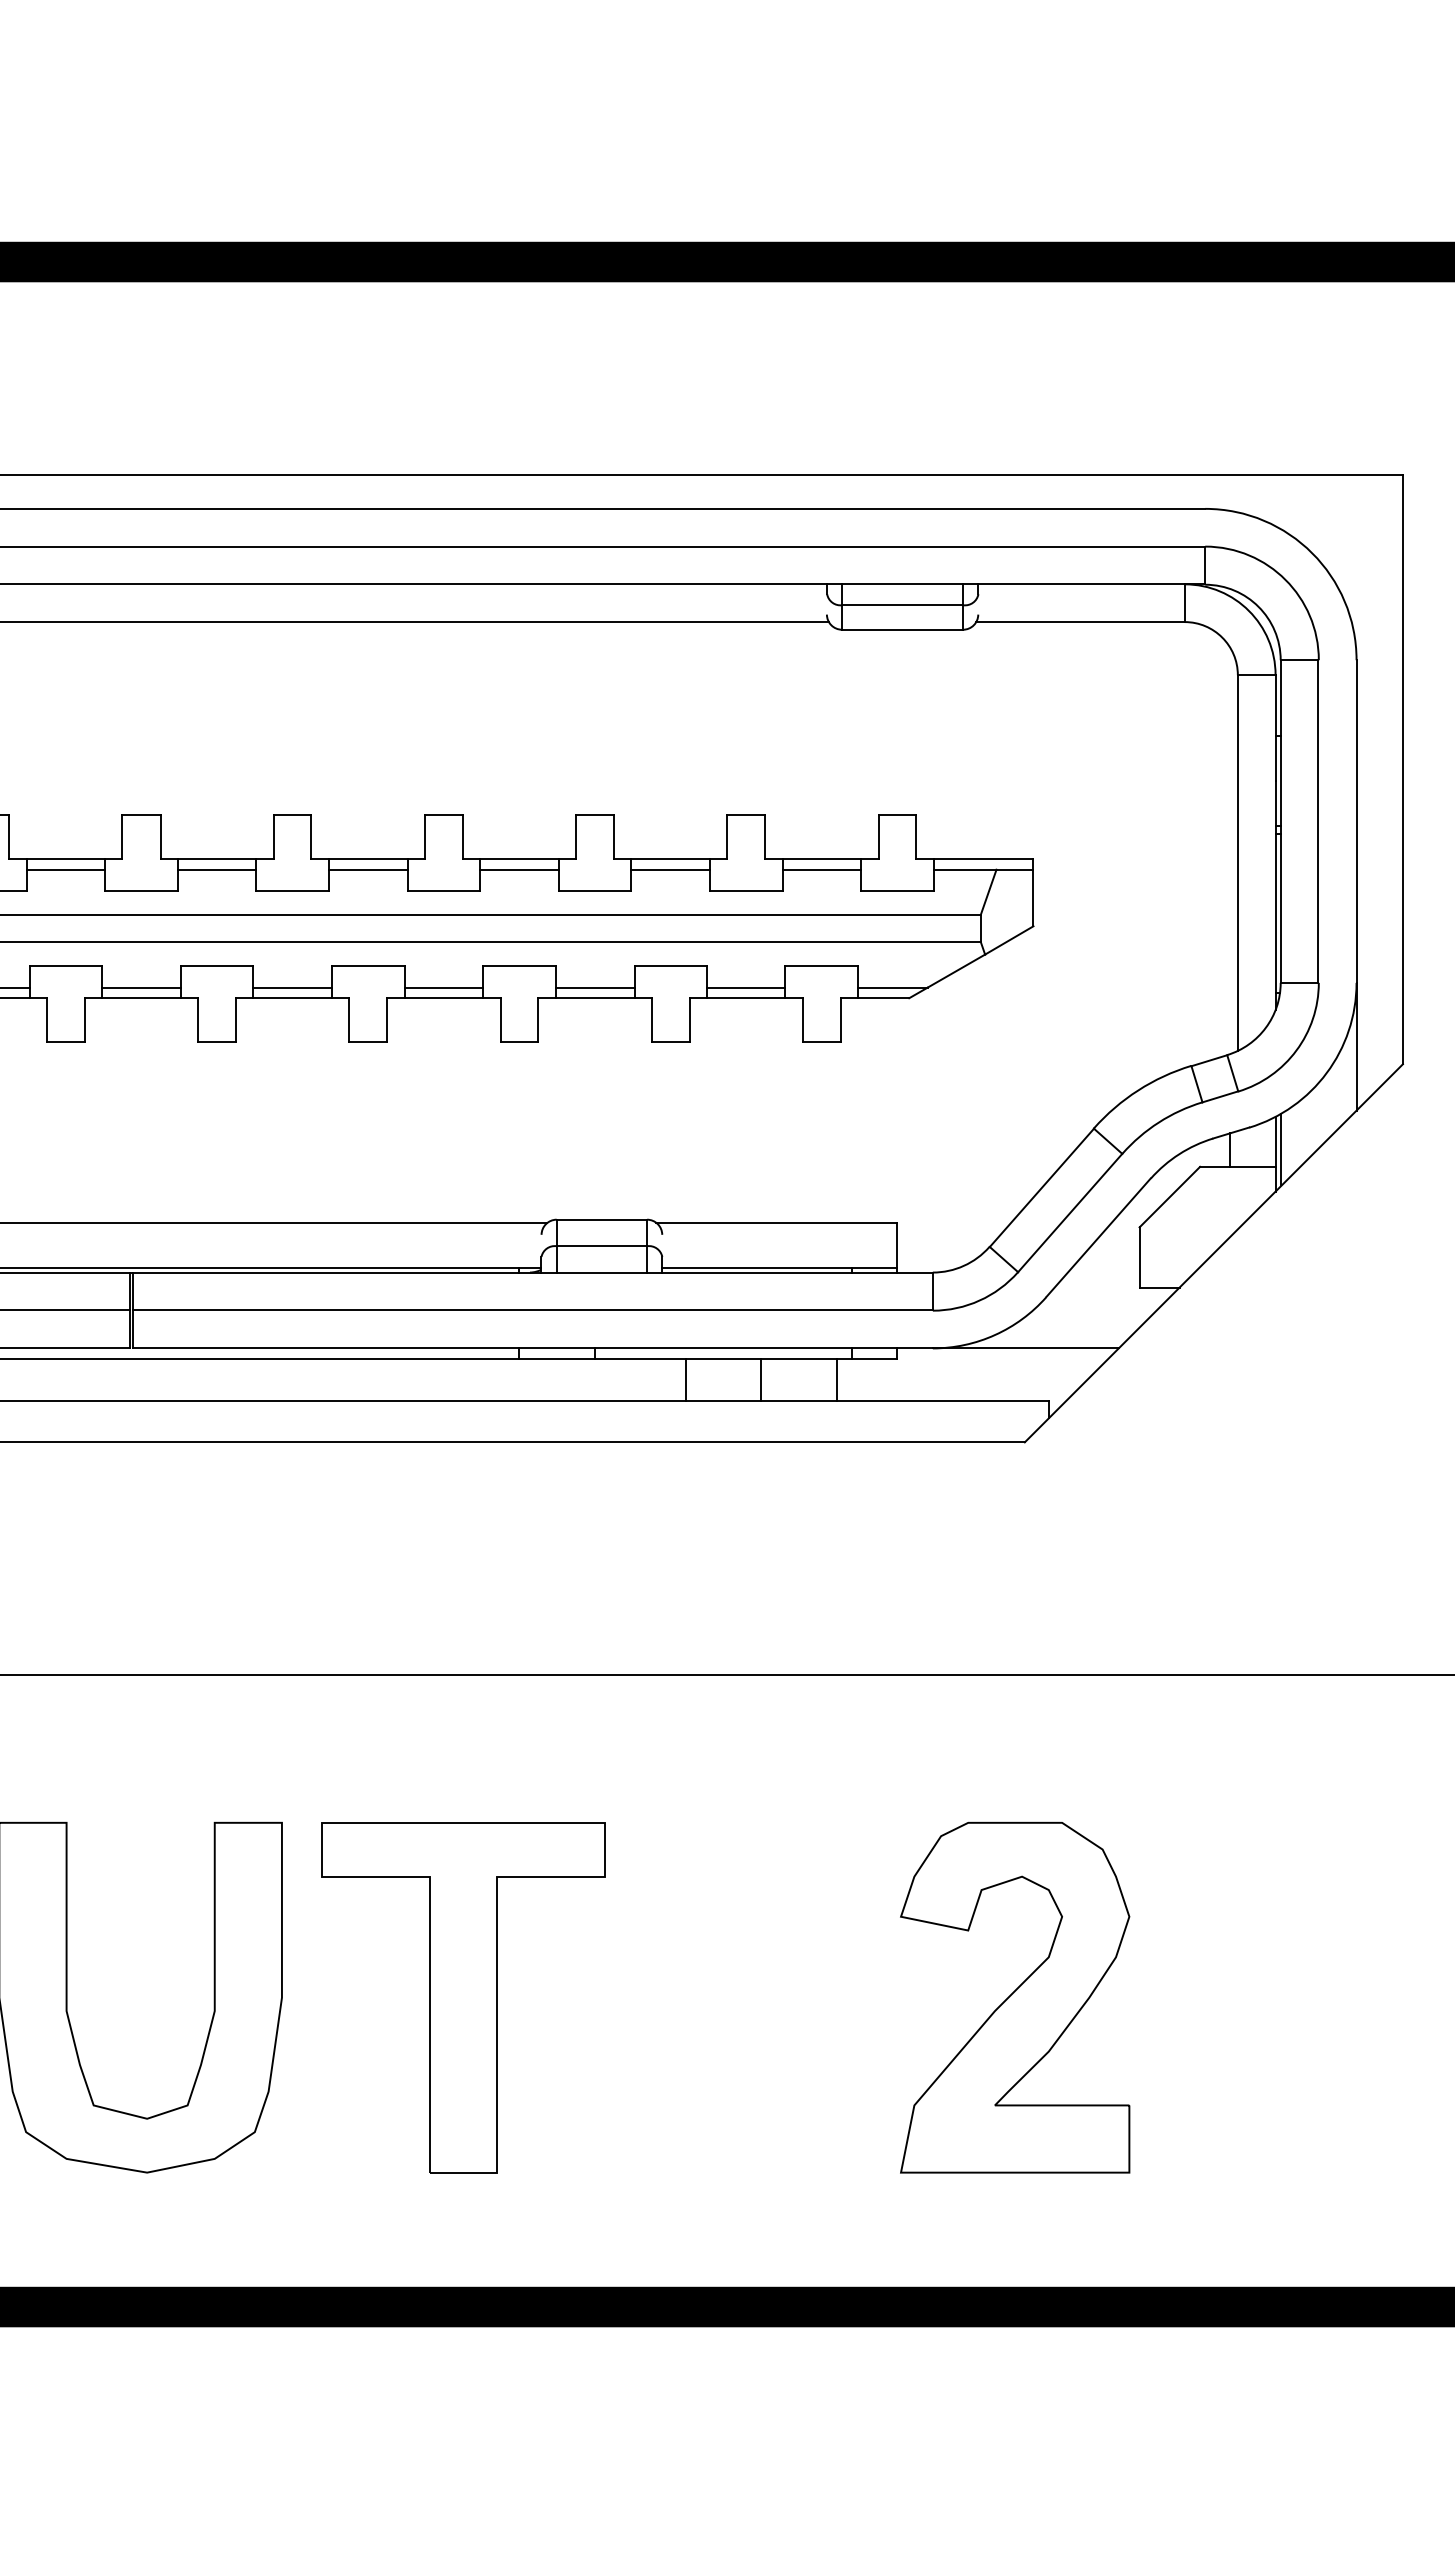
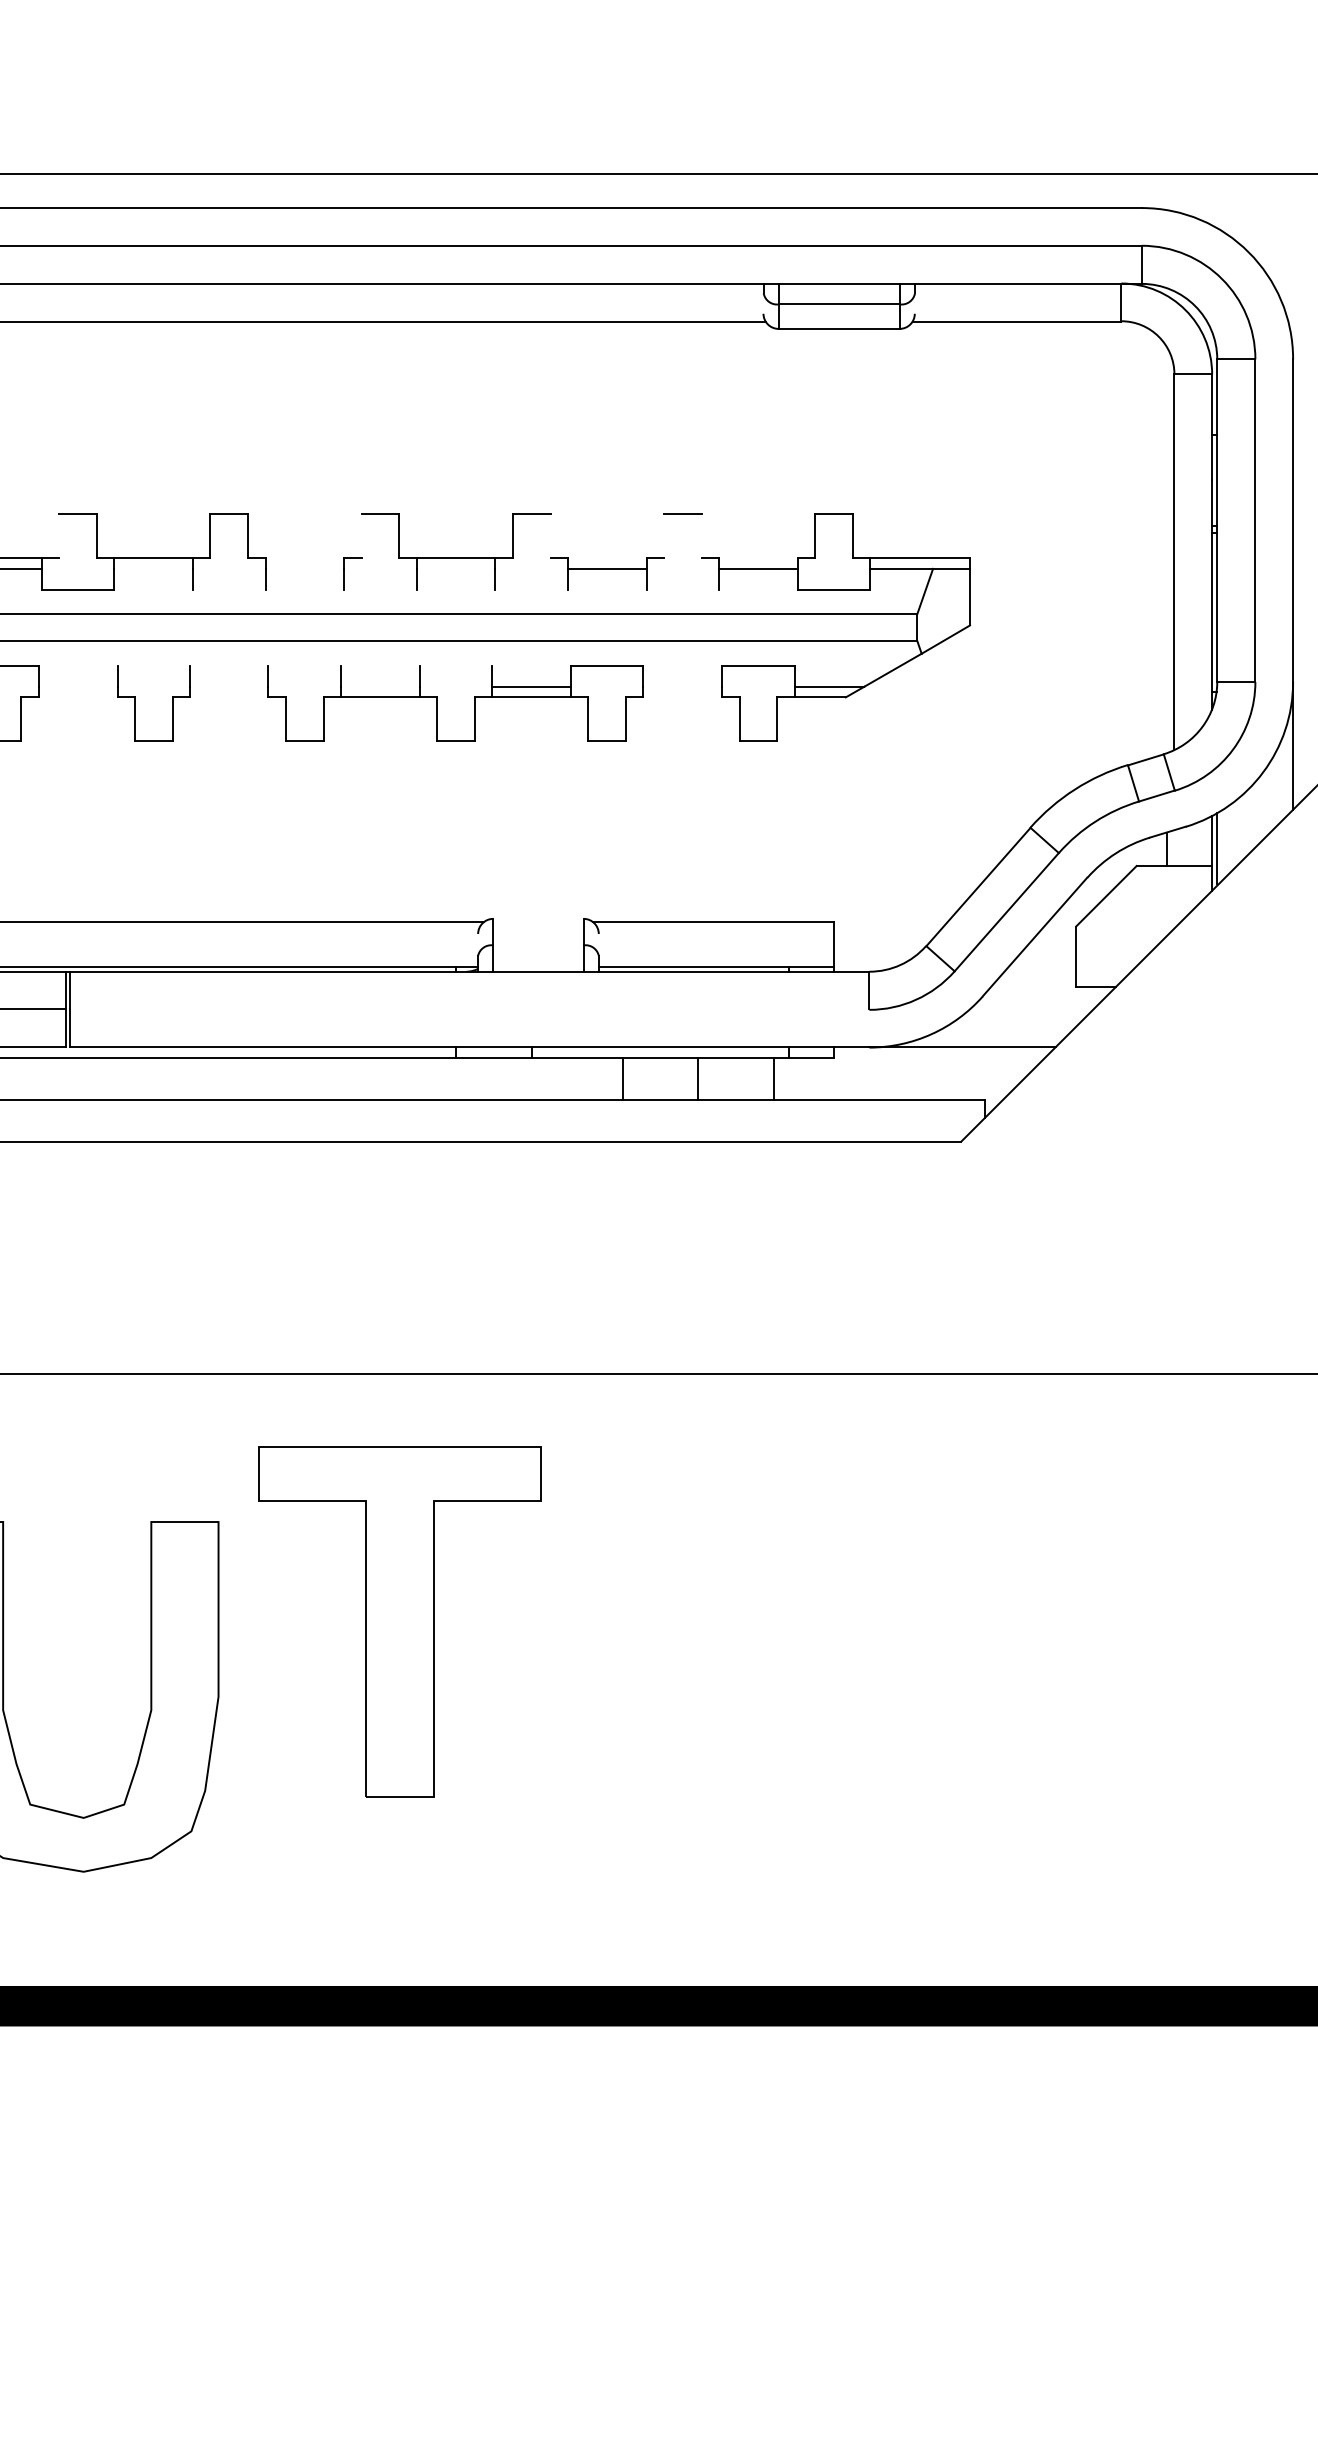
line: (122, 837) -> (59, 536), removed
line: (425, 837) -> (362, 536), removed
line: (614, 837) -> (551, 536), removed
line: (727, 837) -> (664, 536), removed
line: (765, 837) -> (702, 536), removed
line: (368, 859) -> (305, 558), removed
line: (670, 859) -> (607, 558), removed
line: (821, 859) -> (758, 558), removed
line: (216, 869) -> (153, 568), removed
line: (368, 869) -> (305, 568), removed
line: (519, 869) -> (456, 568), removed
line: (292, 890) -> (229, 589), removed
line: (443, 890) -> (380, 589), removed
line: (594, 890) -> (531, 589), removed
line: (746, 890) -> (683, 589), removed
line: (216, 966) -> (153, 665), removed
line: (367, 966) -> (304, 665), removed
line: (519, 966) -> (456, 665), removed
line: (140, 987) -> (77, 686), removed
line: (292, 987) -> (229, 686), removed
line: (443, 987) -> (380, 686), removed
line: (745, 987) -> (682, 686), removed
line: (140, 998) -> (77, 697), removed
line: (292, 998) -> (229, 697), removed
line: (745, 998) -> (682, 697), removed
line: (601, 1219) -> (538, 918), removed
line: (601, 1246) -> (538, 945), removed
line: (532, 1310) -> (469, 1009), removed
part: (463, 1997) -> (400, 1621), moved
part: (1015, 1997) -> (952, 1696), removed

